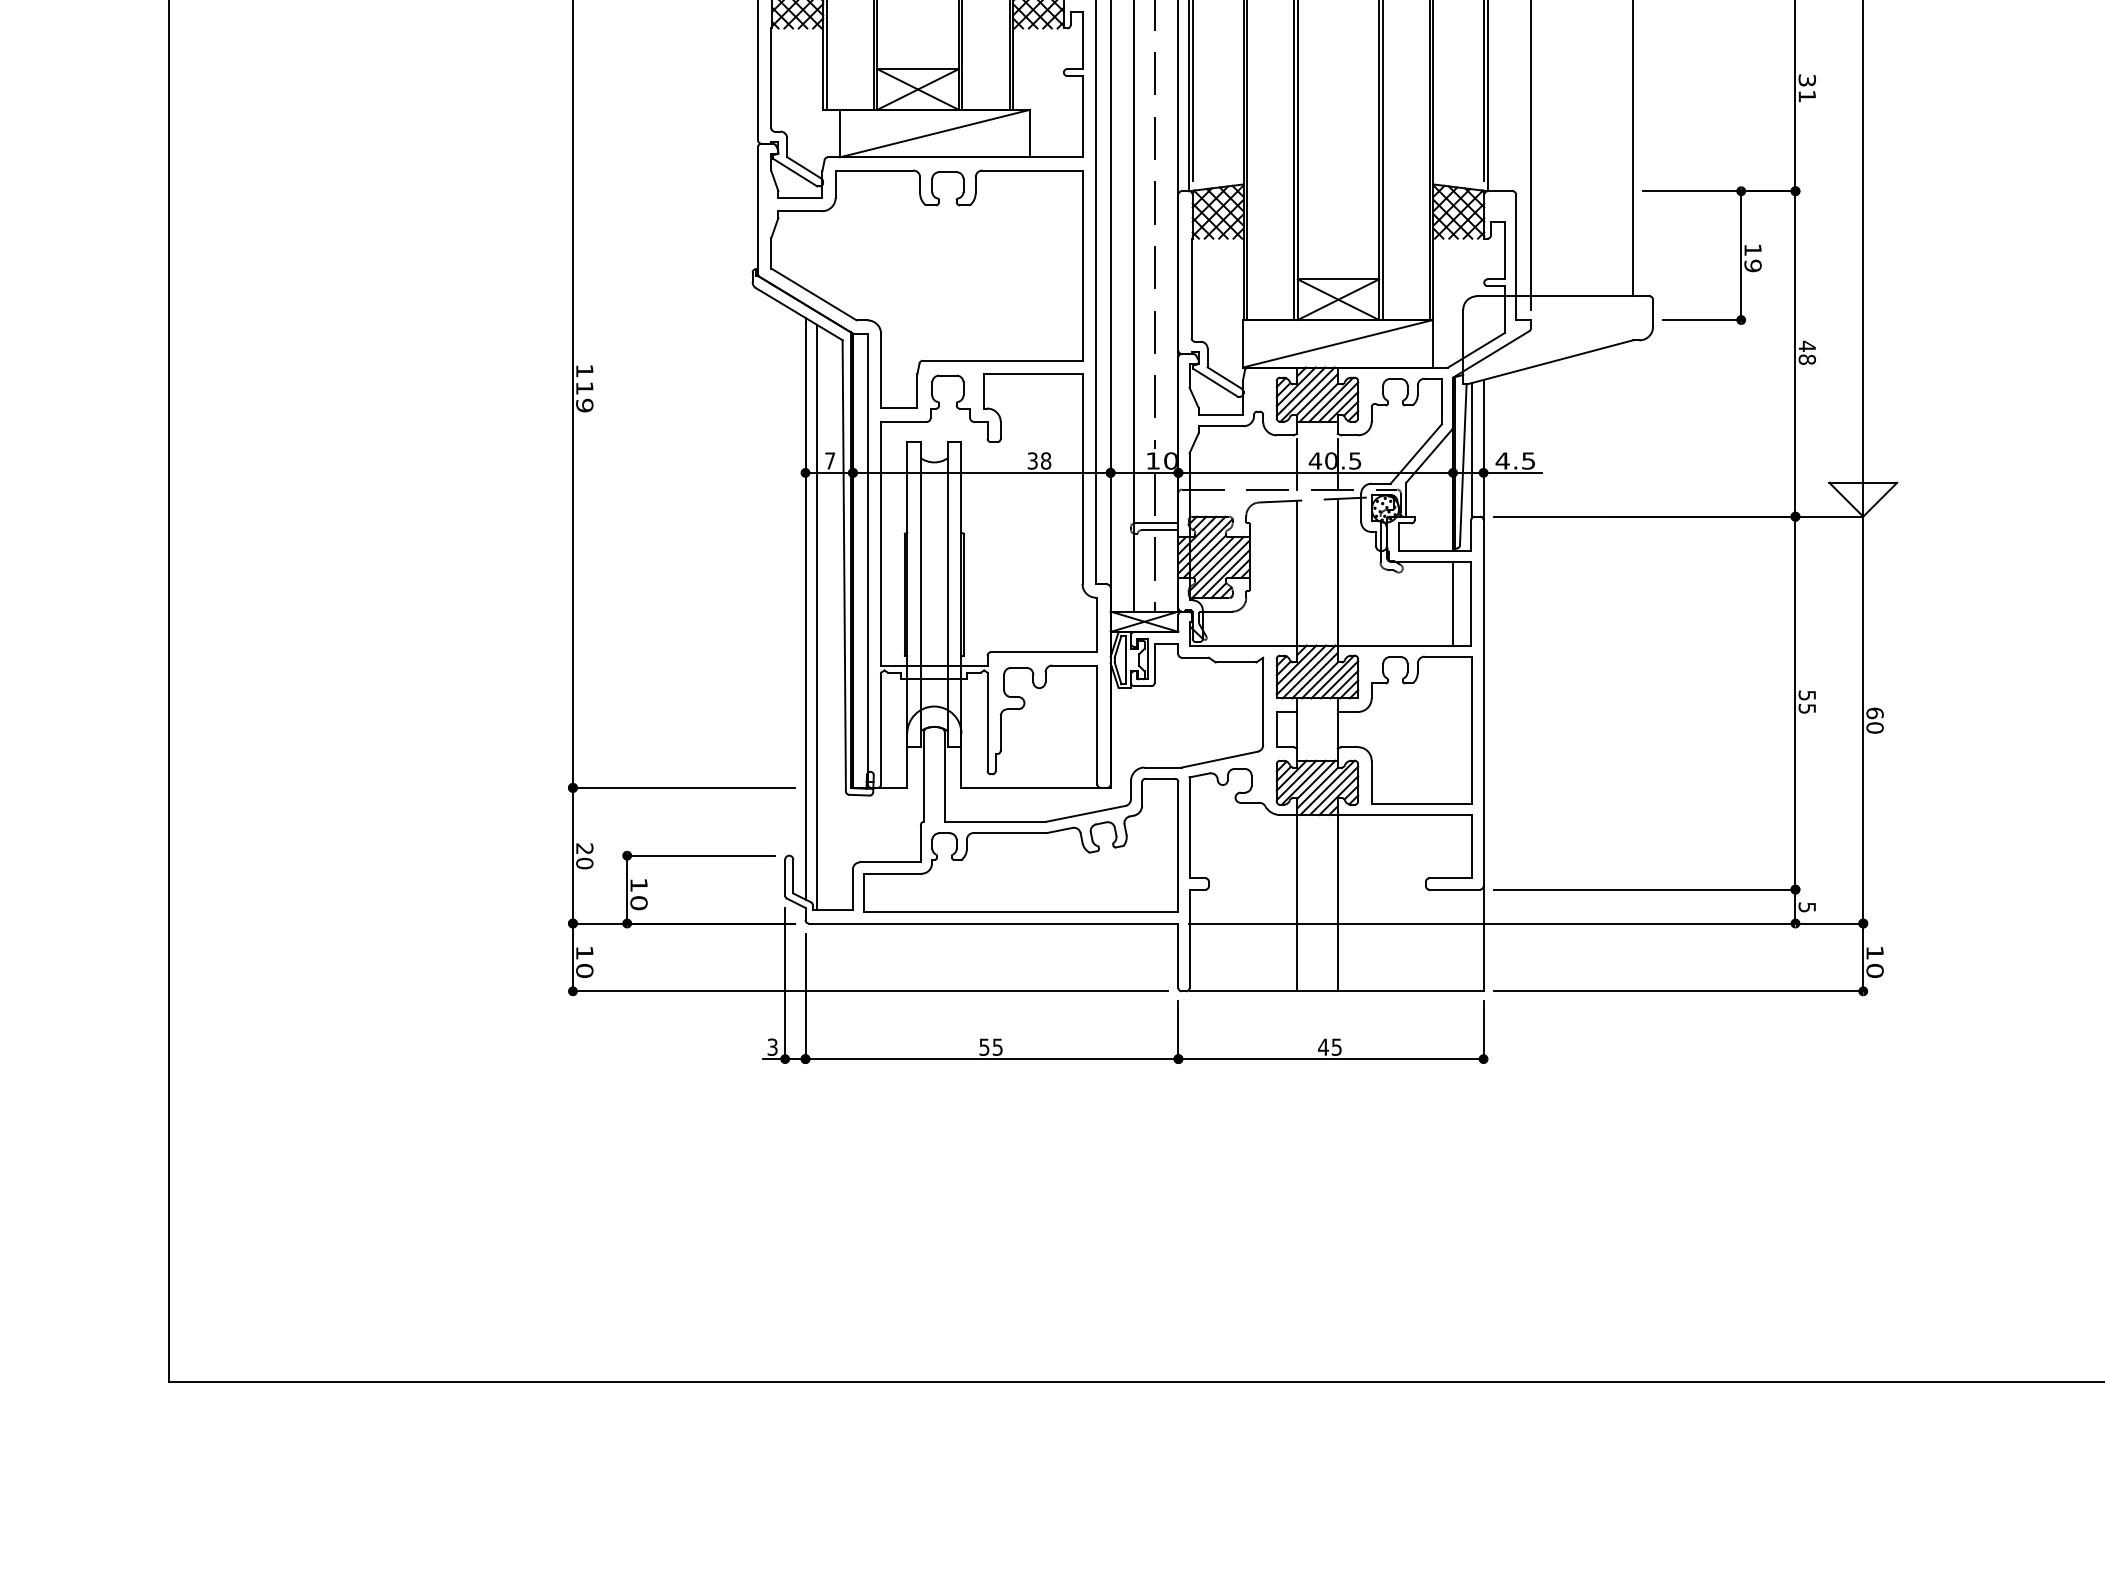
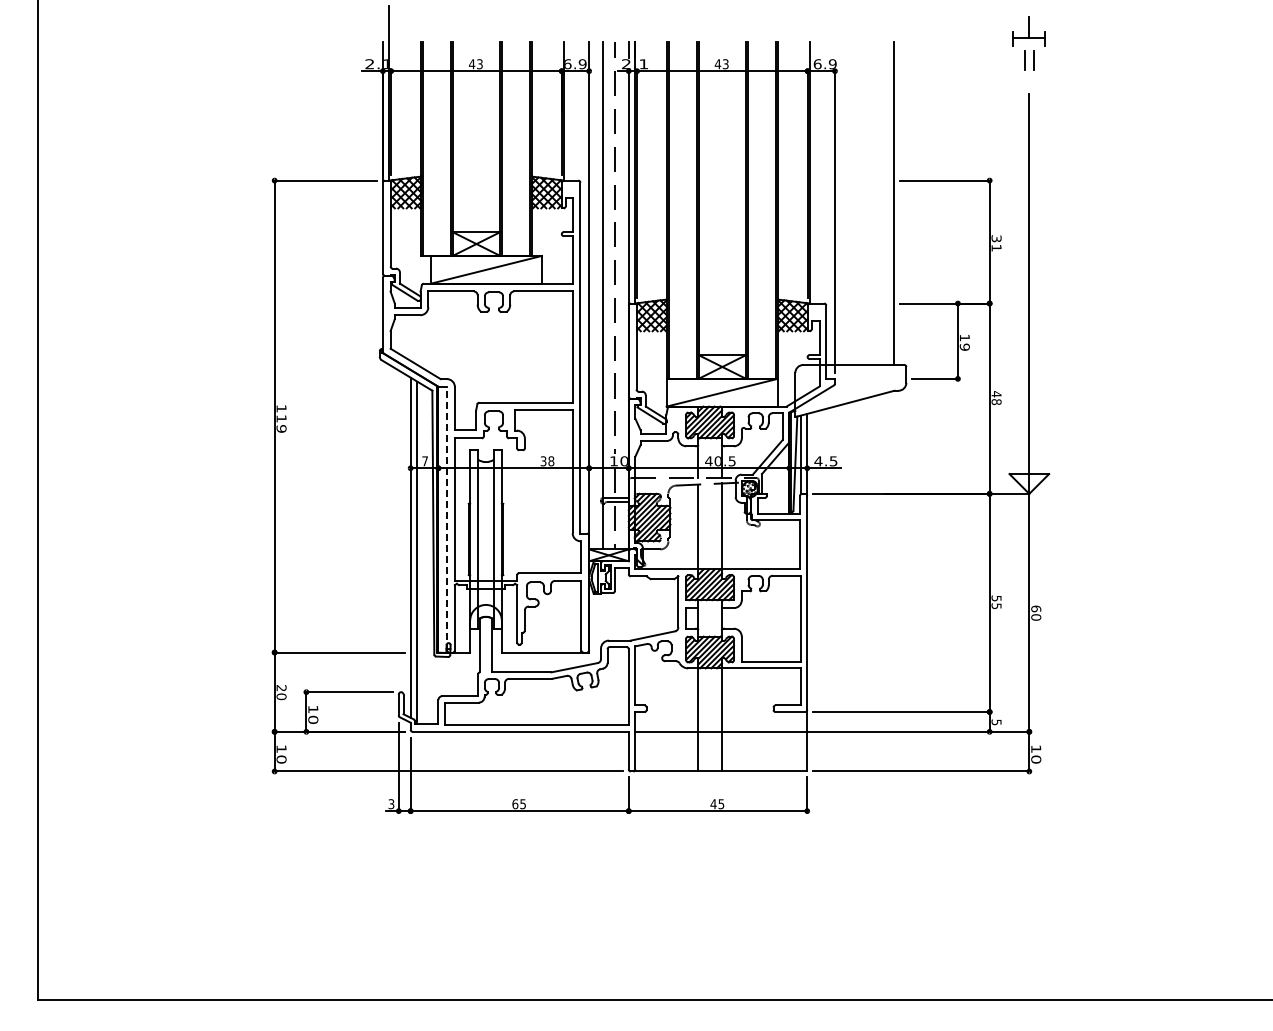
line: (868, 558) -> (447, 518), solid -> dashed
line: (1453, 603) -> (789, 544), removed
text: (984, 1047) -> (515, 804), 55 -> 65

